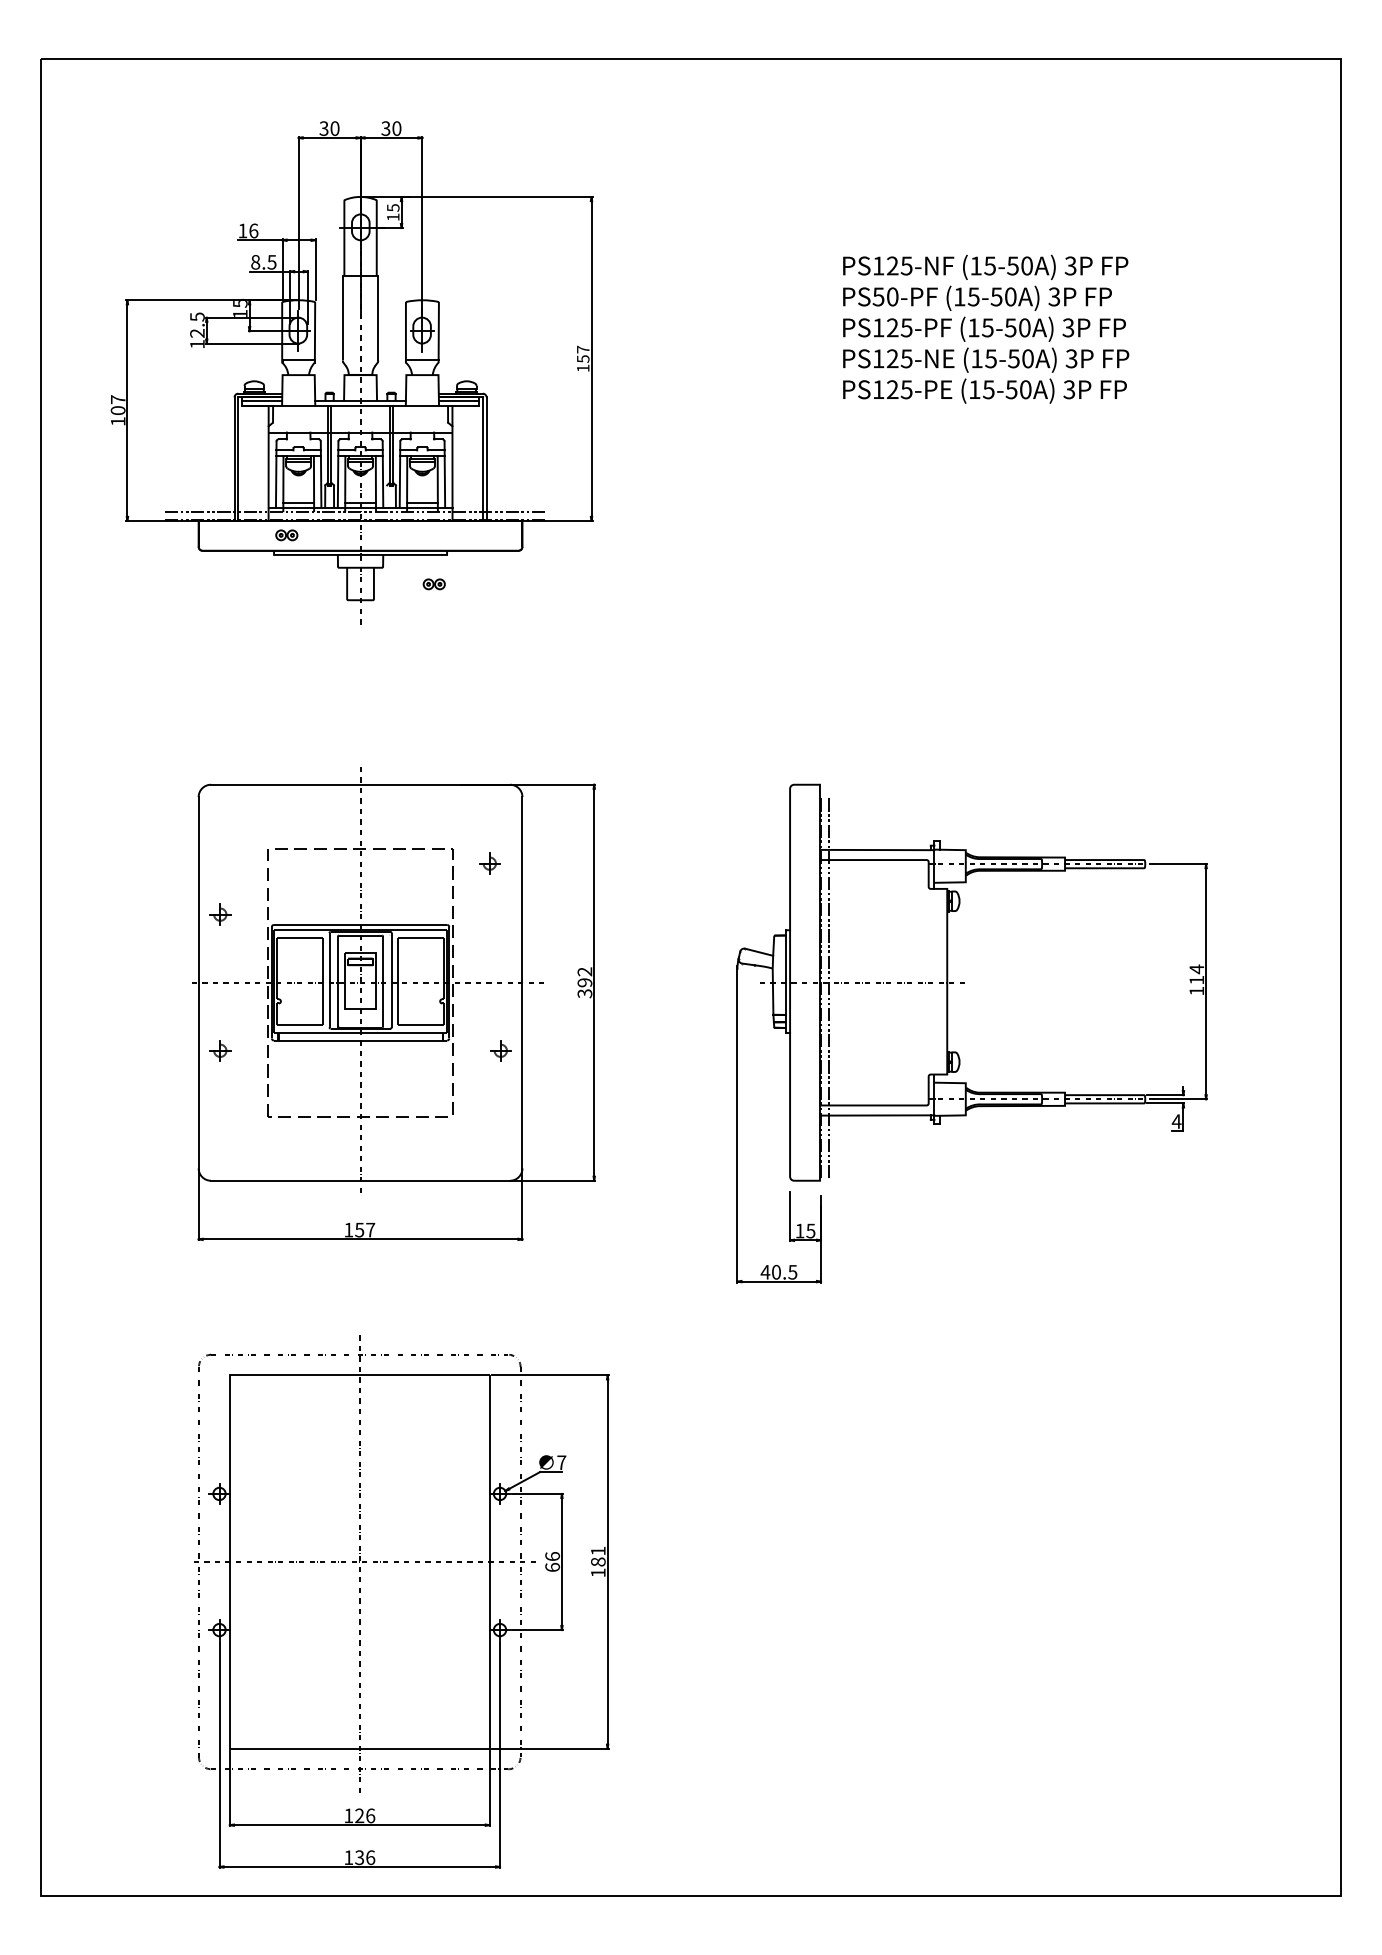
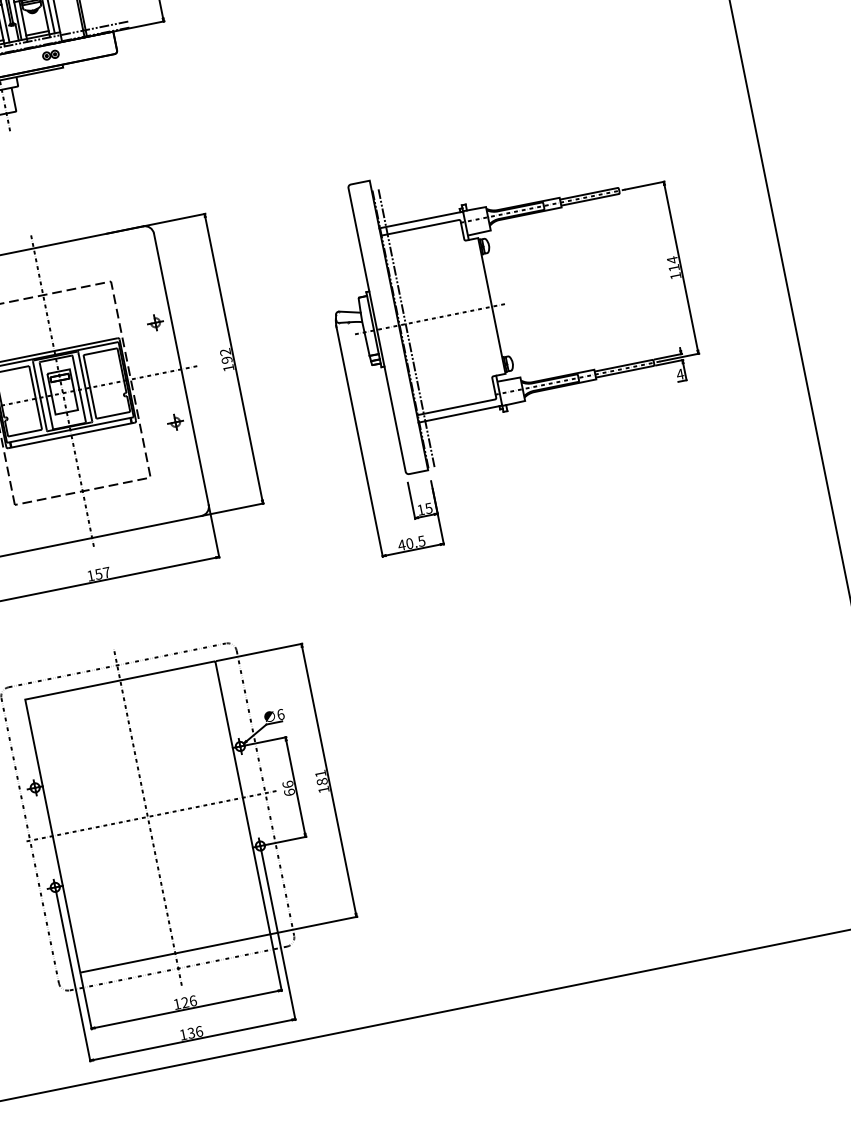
part: (433, 584) -> (50, 55), moved
part: (489, 863) -> (155, 322), moved
text: (584, 993) -> (228, 368), 392 -> 192
text: (561, 1462) -> (280, 714), 7 -> 6

